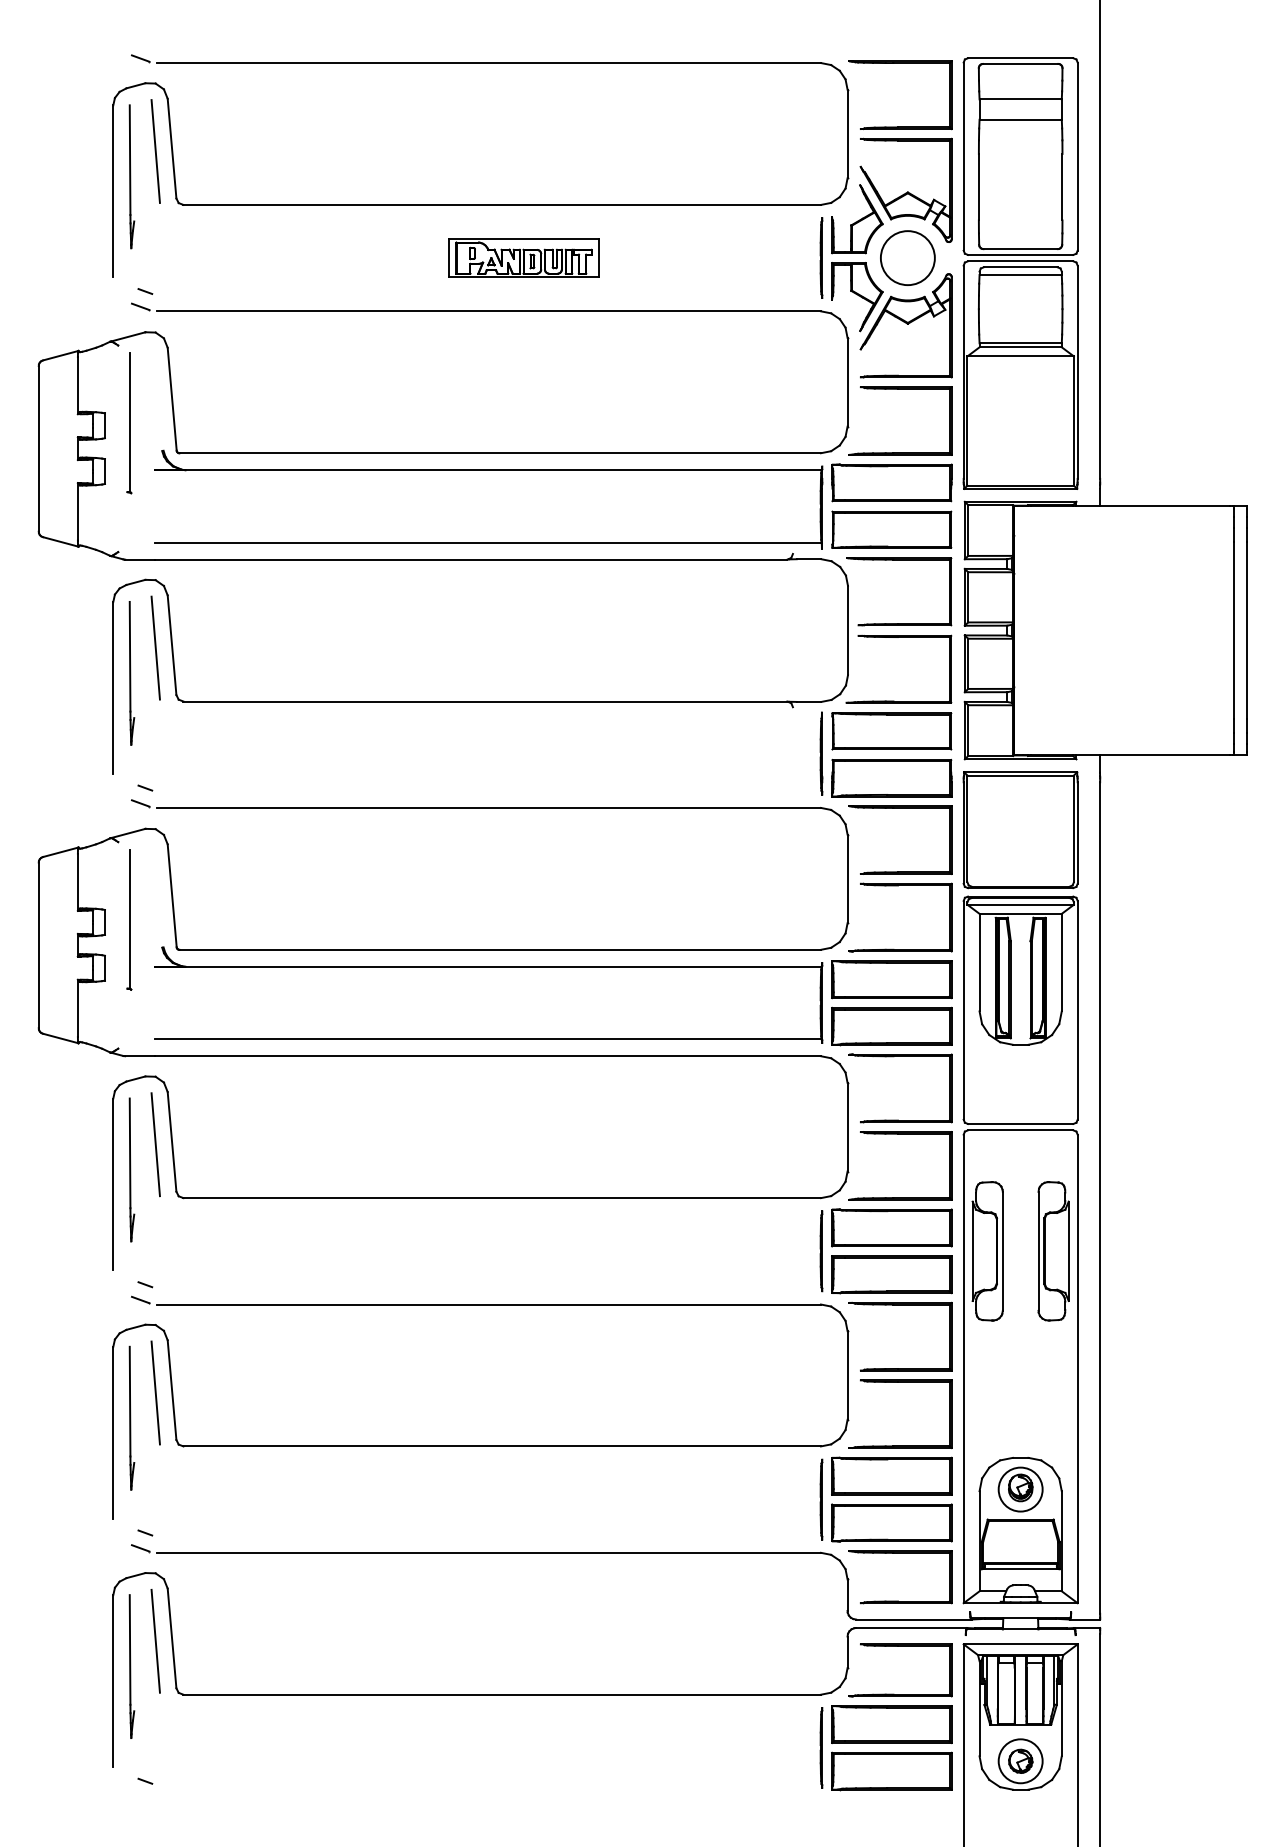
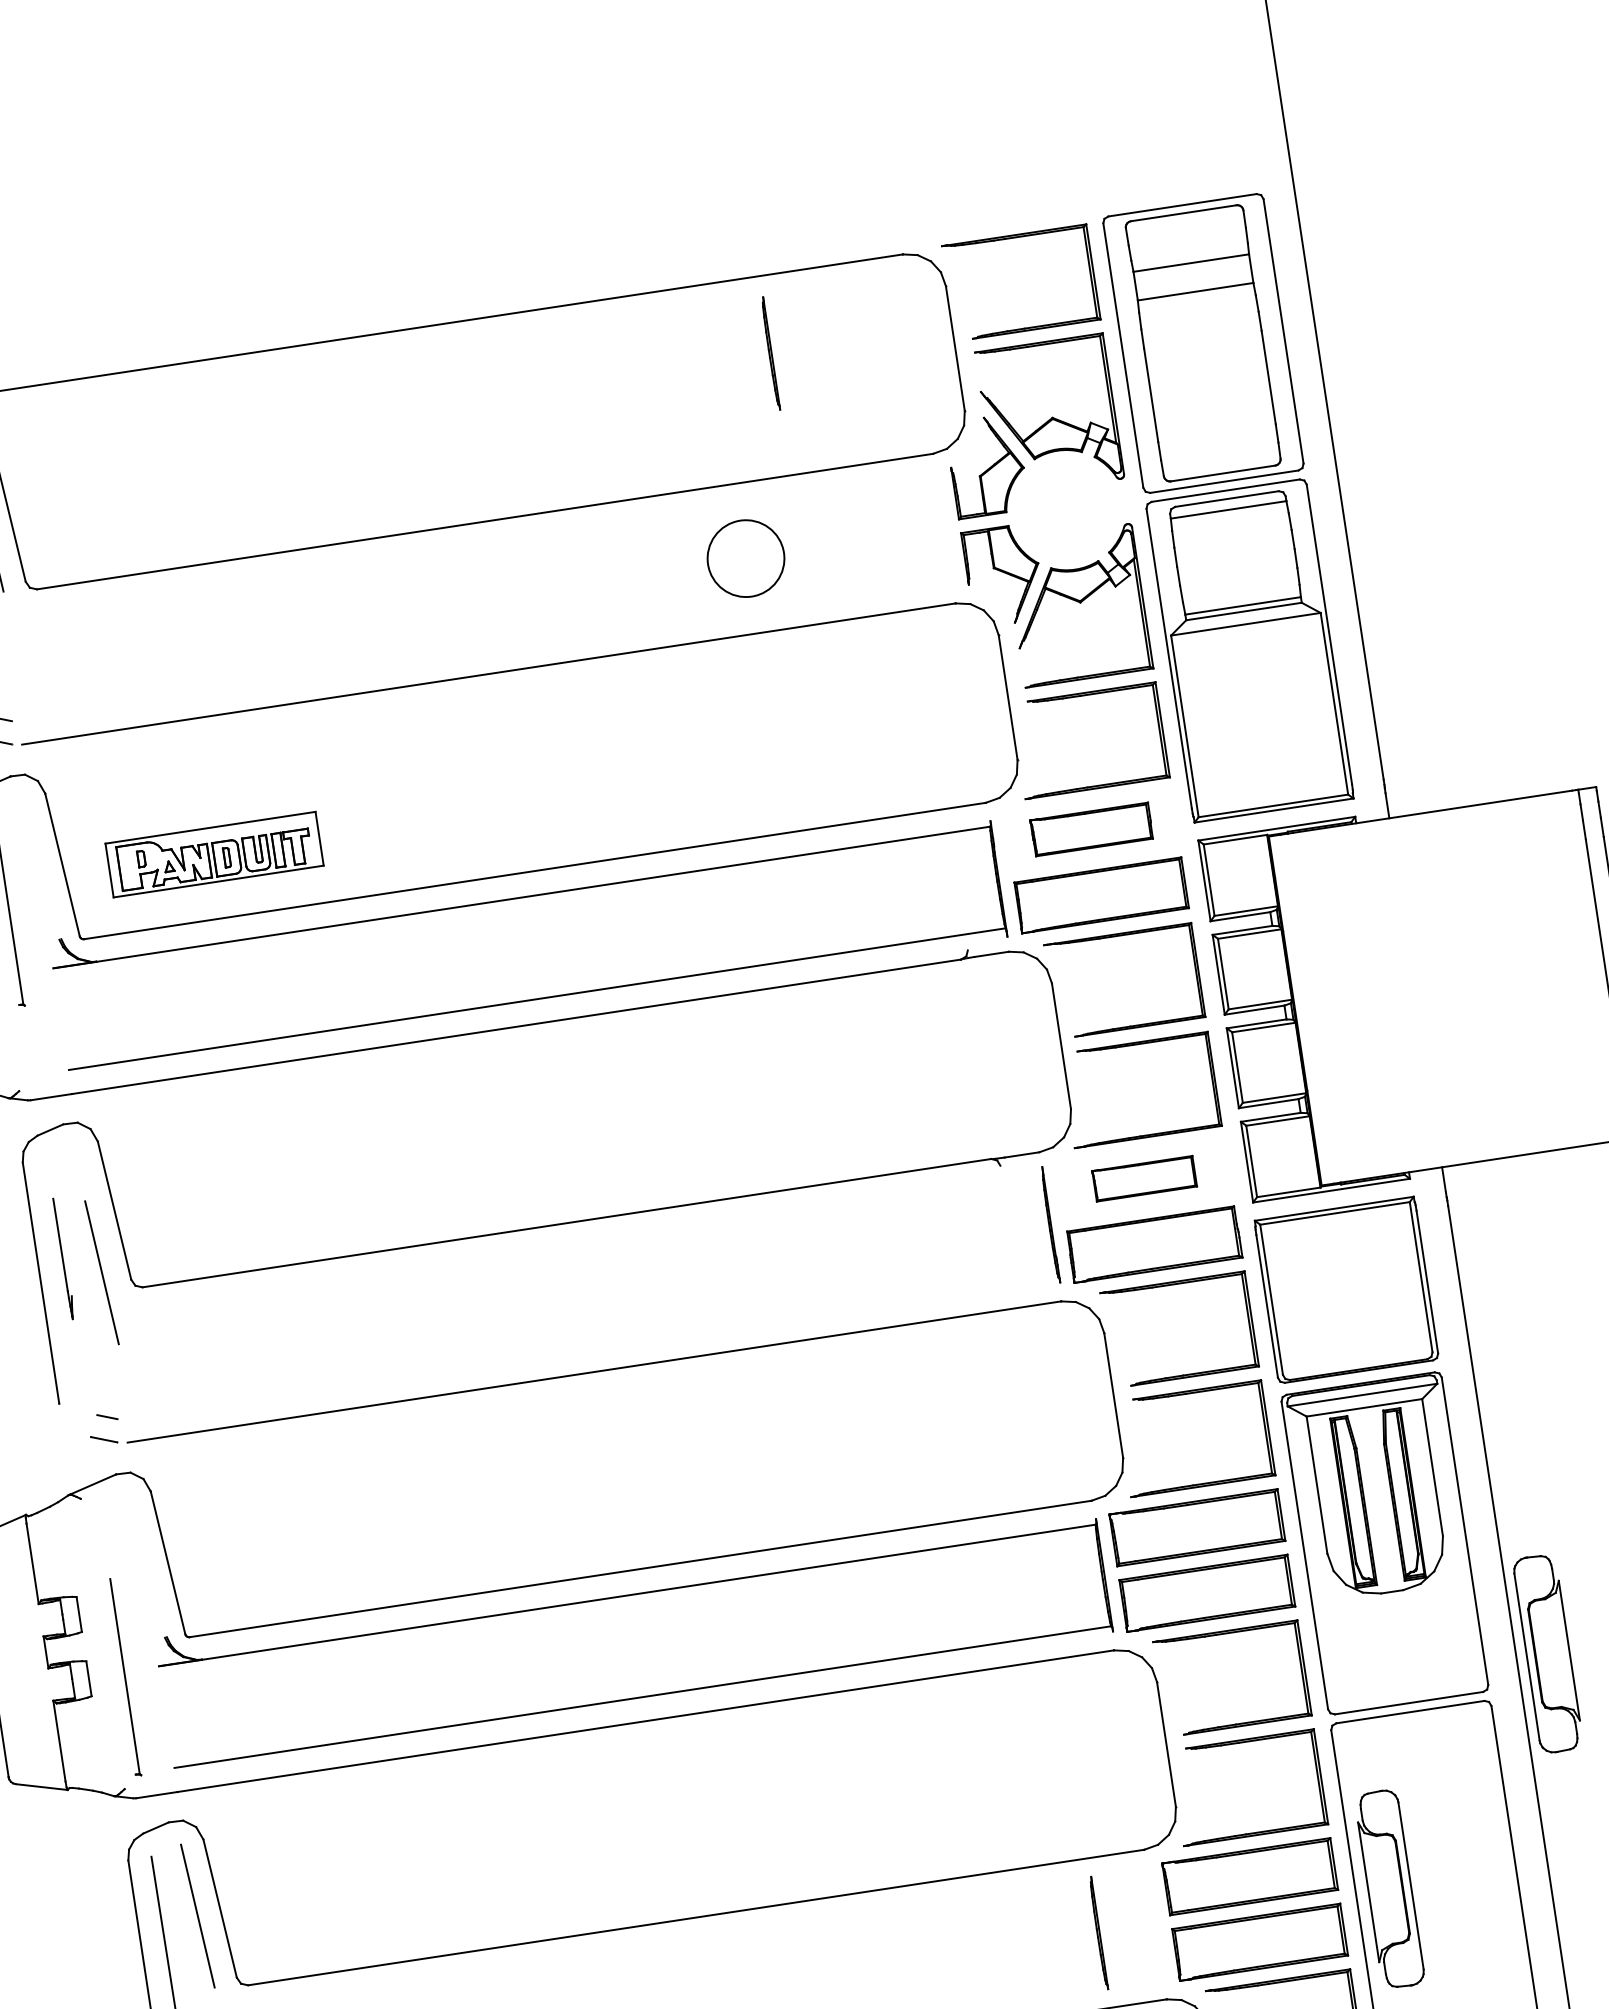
part: (523, 257) -> (213, 853), moved
line: (821, 257) -> (770, 352), moved
circle: (907, 257) -> (745, 557), moved
part: (891, 482) -> (1091, 828), size x0.7
line: (155, 647) -> (101, 1271), moved
part: (131, 673) -> (63, 1258), size x0.6
part: (891, 731) -> (1144, 1178), size x0.6
part: (129, 919) -> (123, 1676), moved
line: (821, 1251) -> (1098, 1933), moved
part: (1053, 1251) -> (1548, 1654), moved

